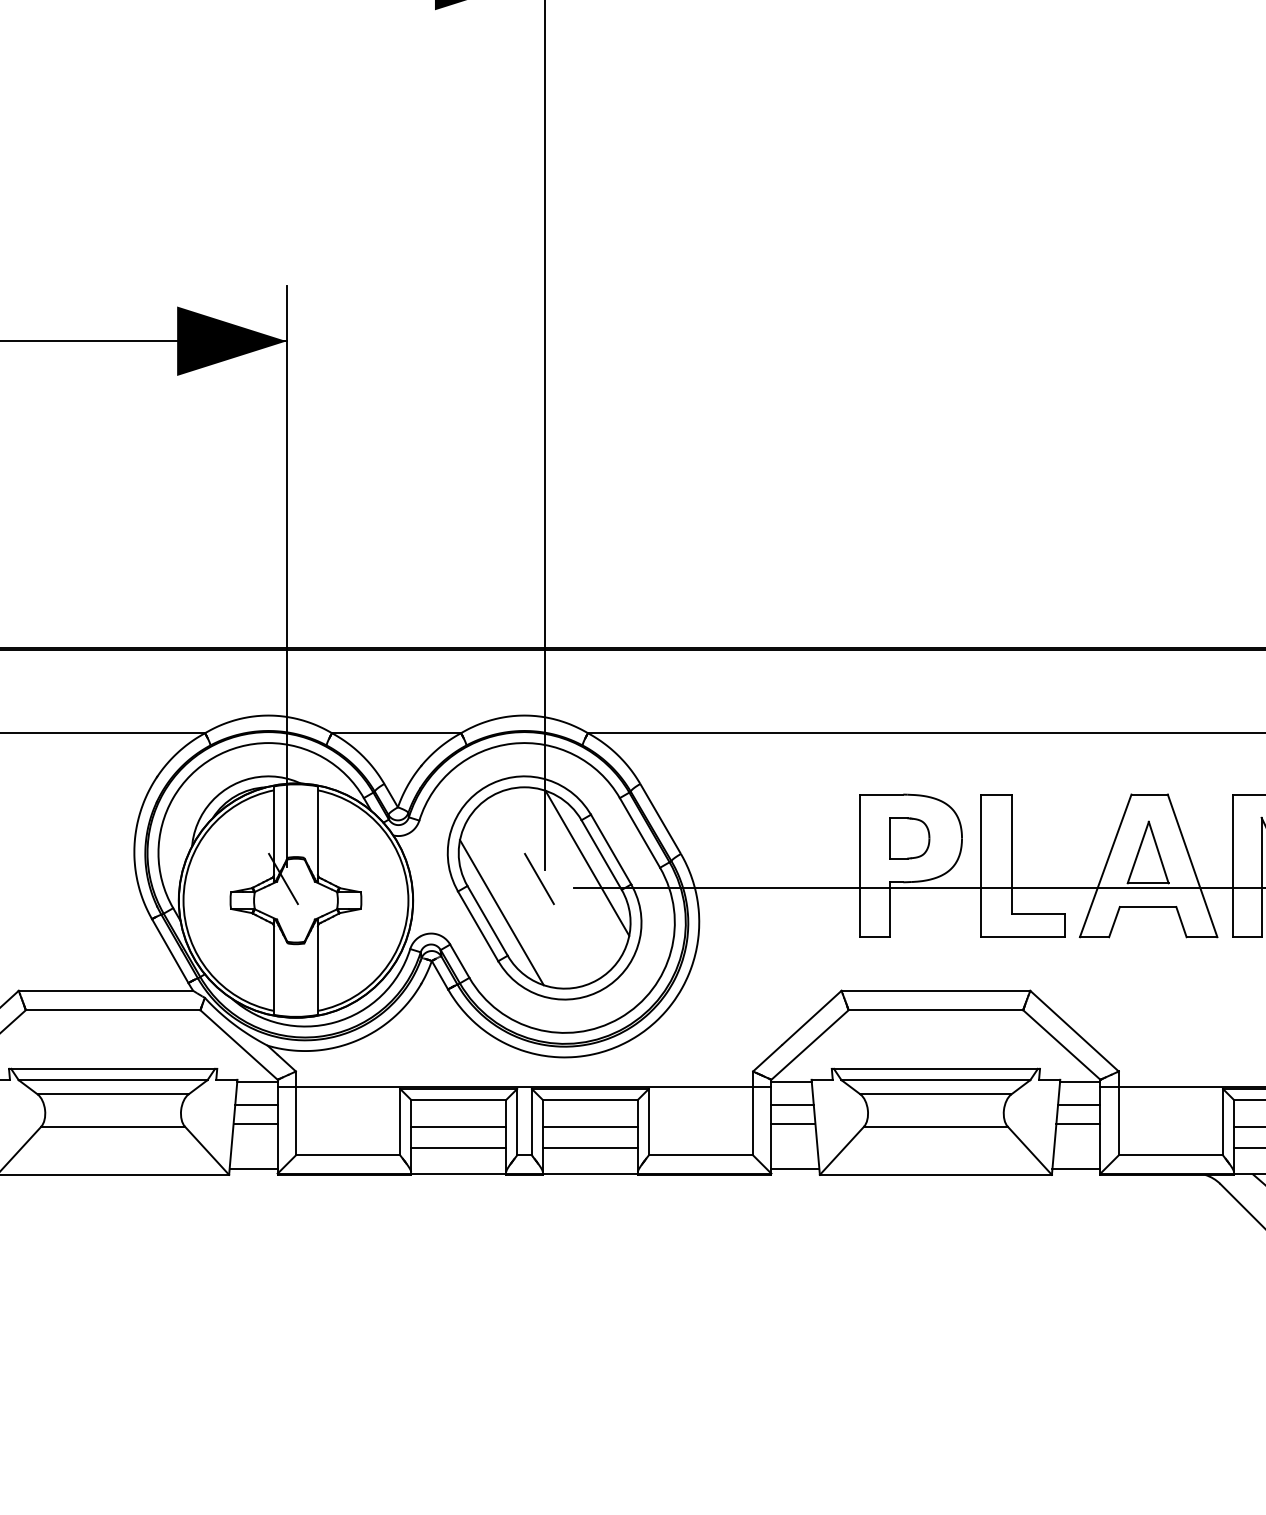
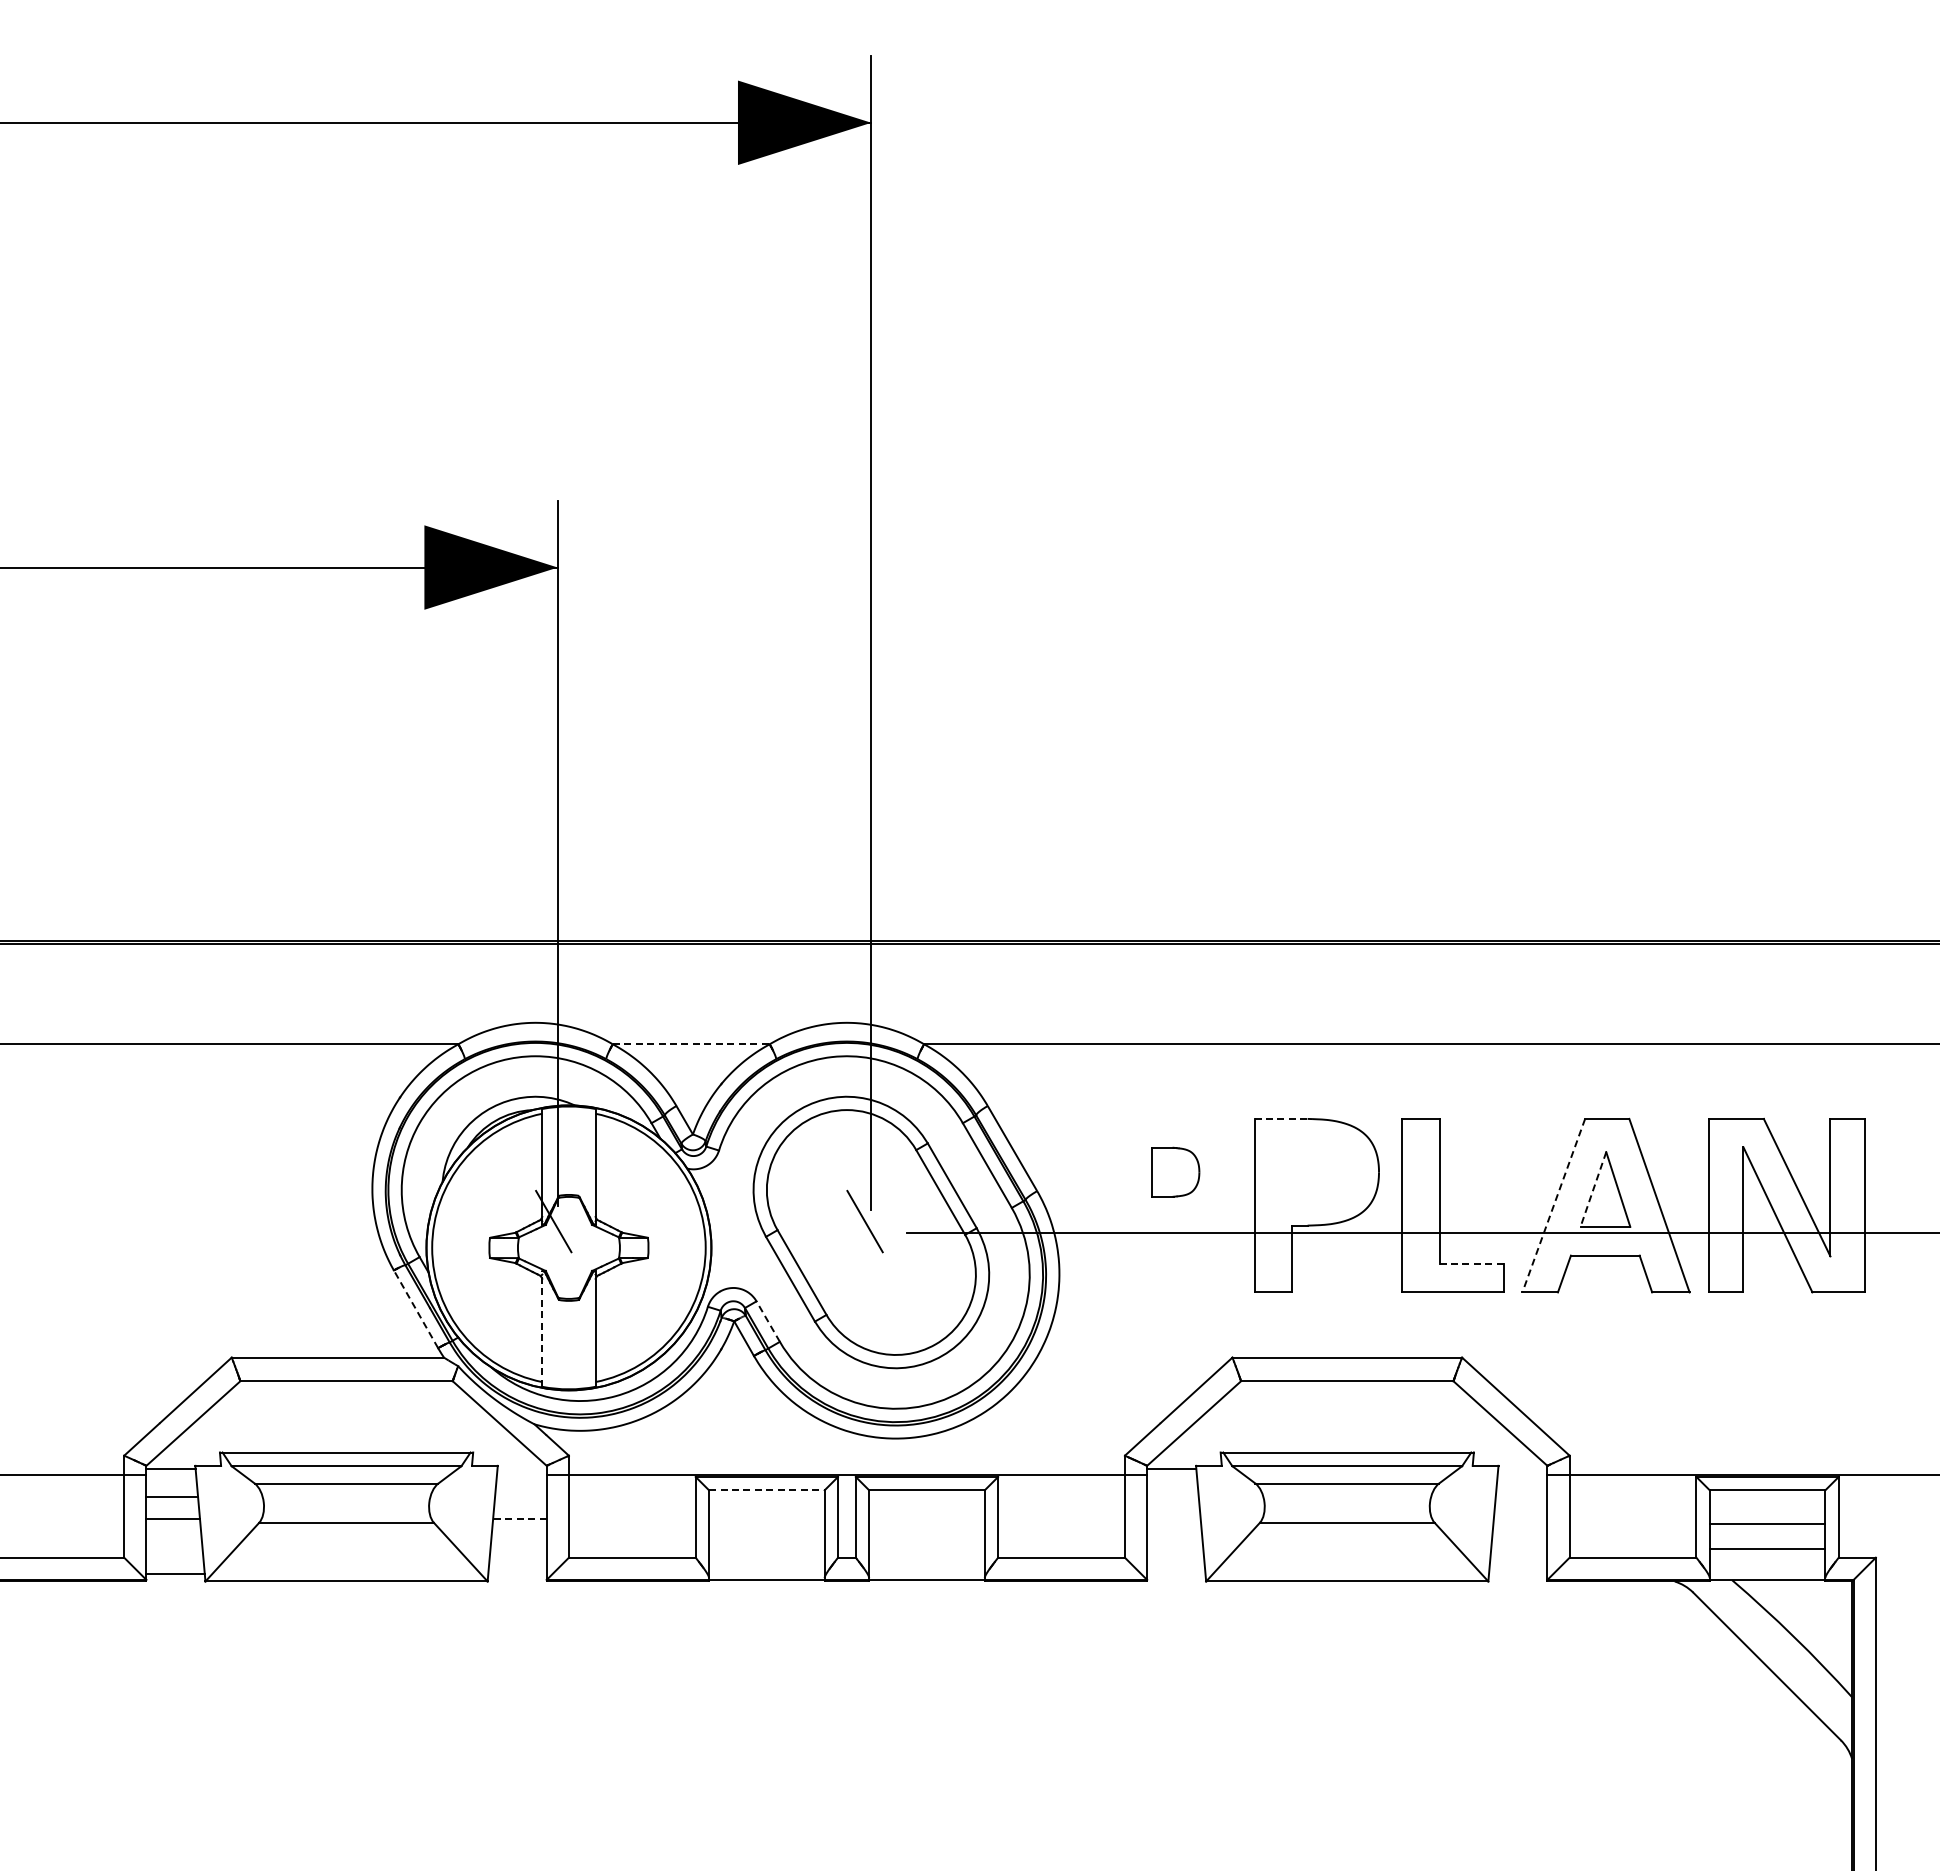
line: (396, 733) -> (691, 1044), solid -> dashed
line: (881, 794) -> (1281, 1118), solid -> dashed
part: (909, 837) -> (1175, 1171), moved
line: (1138, 852) -> (1593, 1189), solid -> dashed
line: (587, 863) -> (923, 1202), removed
line: (1105, 866) -> (1553, 1206), solid -> dashed
line: (501, 912) -> (819, 1262), removed
line: (1038, 913) -> (1472, 1263), solid -> dashed
line: (170, 951) -> (416, 1309), solid -> dashed
line: (459, 961) -> (767, 1321), solid -> dashed
line: (274, 966) -> (542, 1328), solid -> dashed
line: (256, 1082) -> (521, 1468), removed
line: (1079, 1082) -> (1522, 1468), removed
line: (458, 1100) -> (766, 1490), solid -> dashed
line: (256, 1105) -> (520, 1496), removed
line: (792, 1105) -> (1172, 1496), removed
line: (1079, 1105) -> (1521, 1496), removed
line: (255, 1123) -> (519, 1519), solid -> dashed
line: (793, 1123) -> (1173, 1519), removed
line: (1078, 1123) -> (1520, 1519), removed
line: (458, 1127) -> (766, 1523), removed
line: (589, 1127) -> (926, 1523), removed
line: (458, 1148) -> (766, 1549), removed
line: (589, 1148) -> (926, 1549), removed
line: (253, 1169) -> (517, 1574), removed
line: (795, 1169) -> (1176, 1574), removed
line: (1076, 1169) -> (1518, 1574), removed

